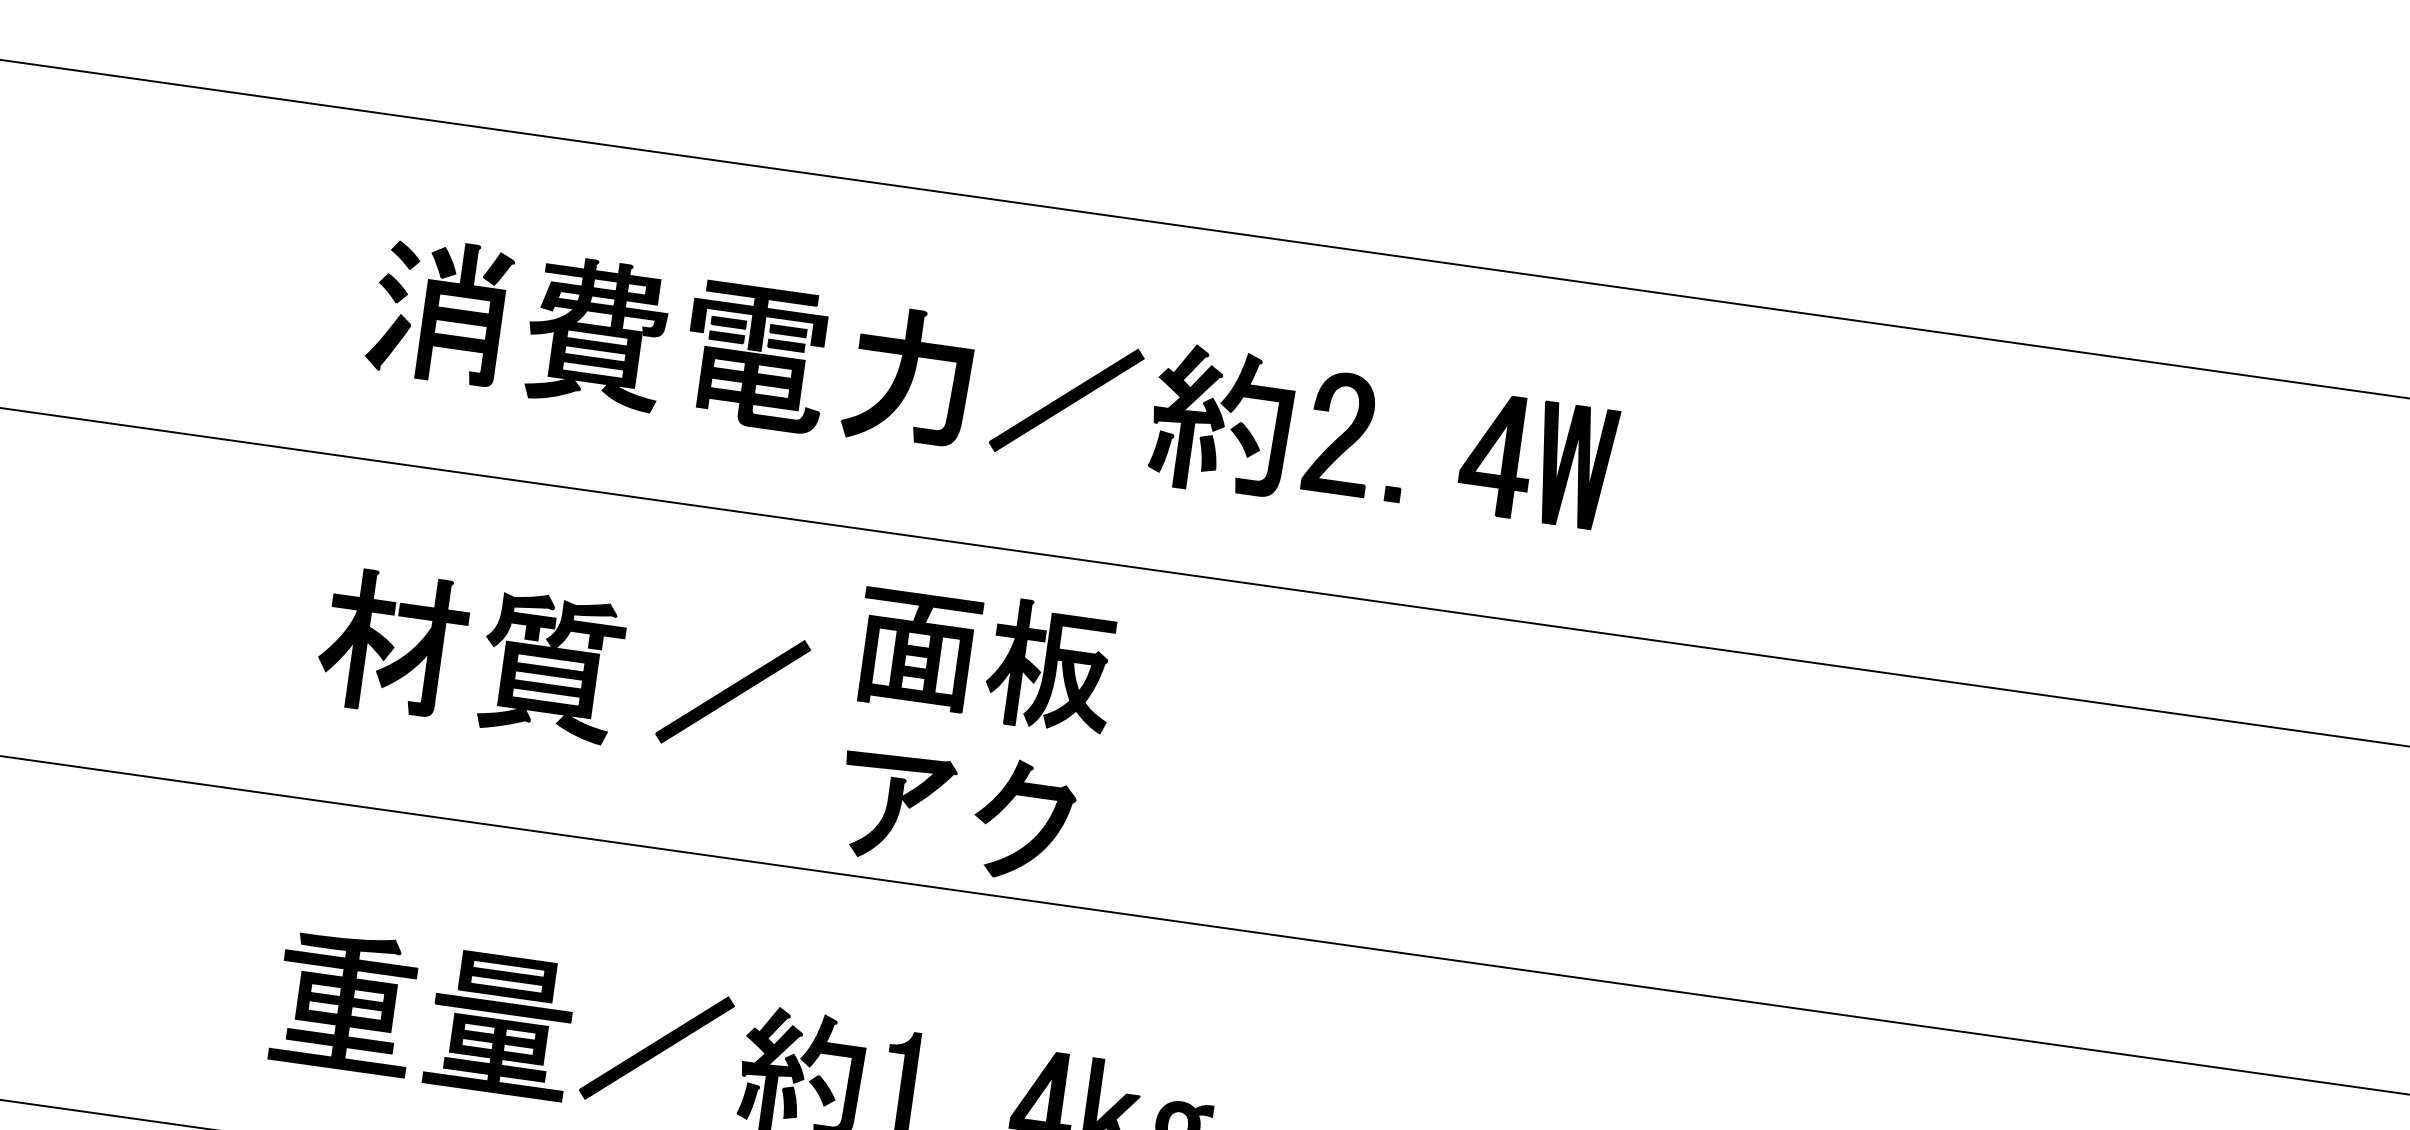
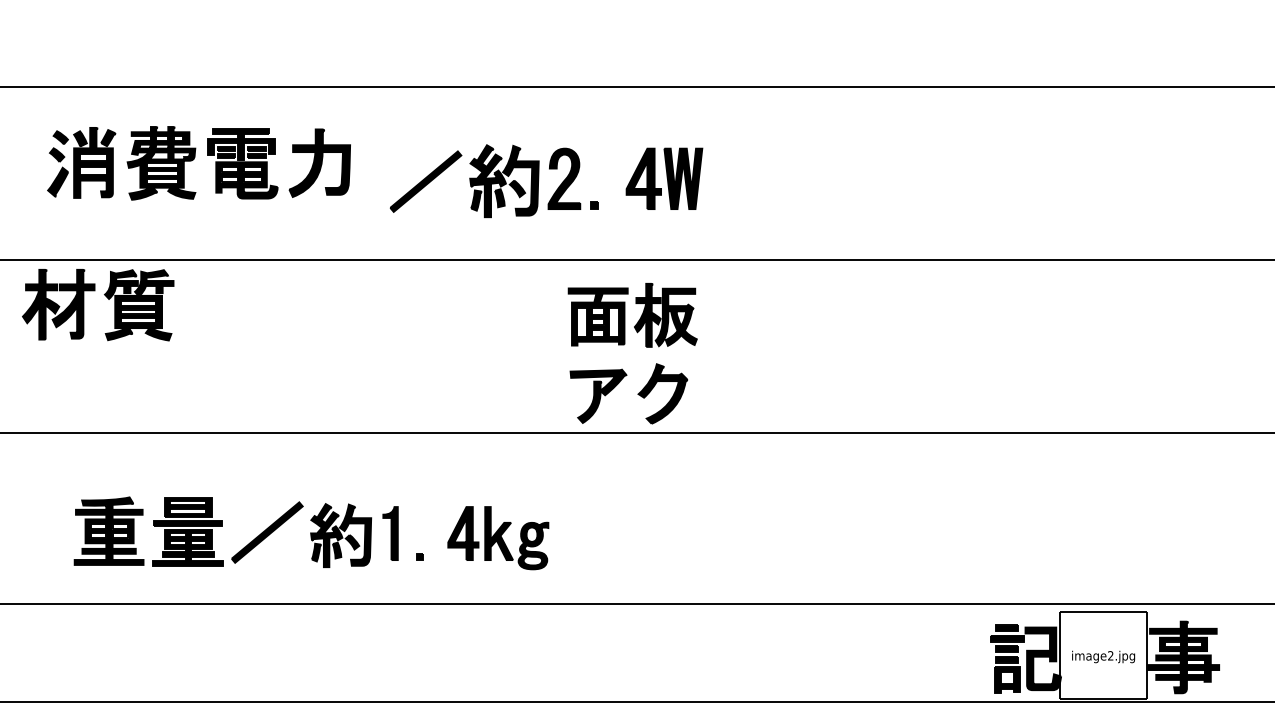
part: (669, 344) -> (198, 163), moved
part: (489, 642) -> (106, 297), moved
part: (733, 690) -> (280, 349), removed
part: (961, 714) -> (624, 345), moved

